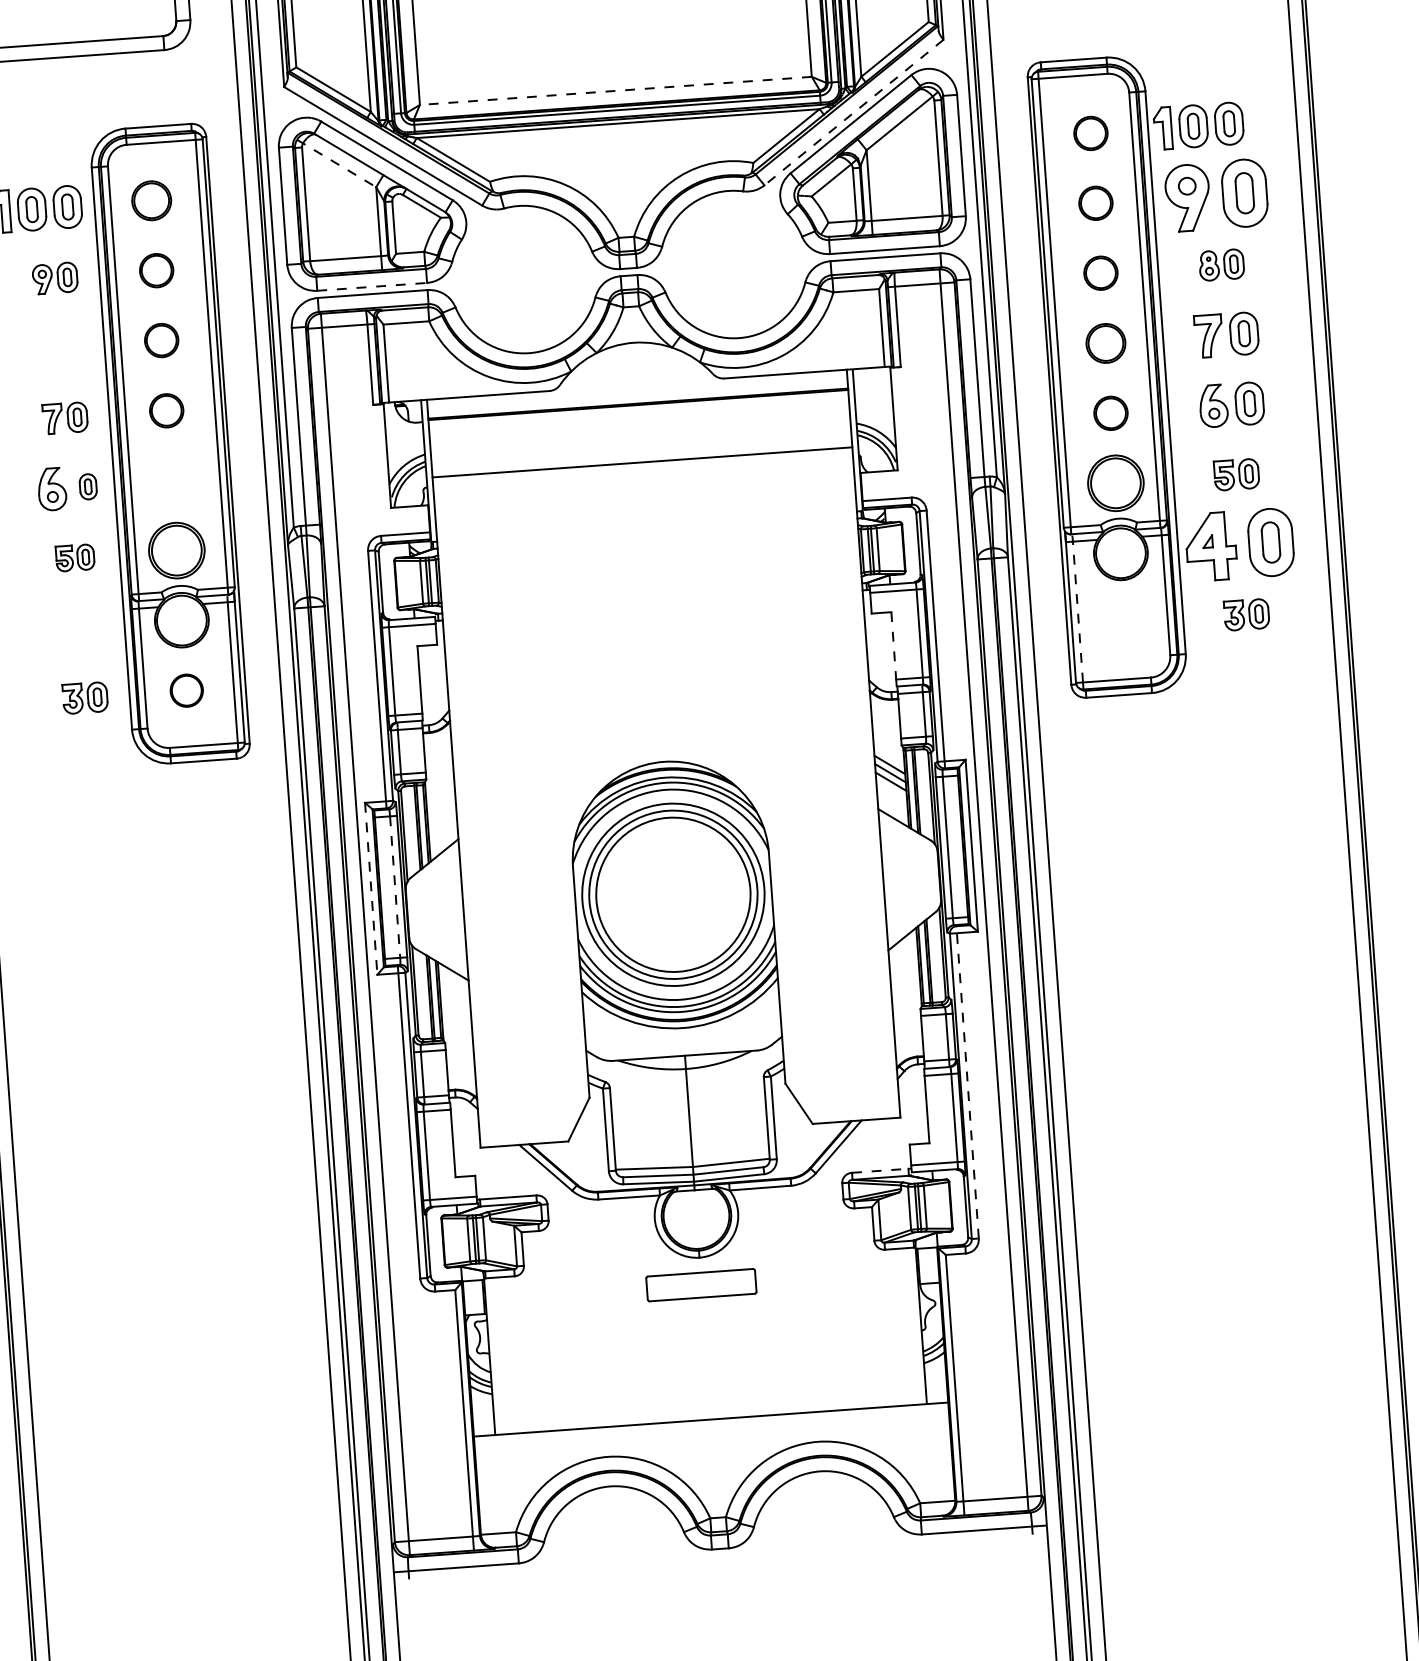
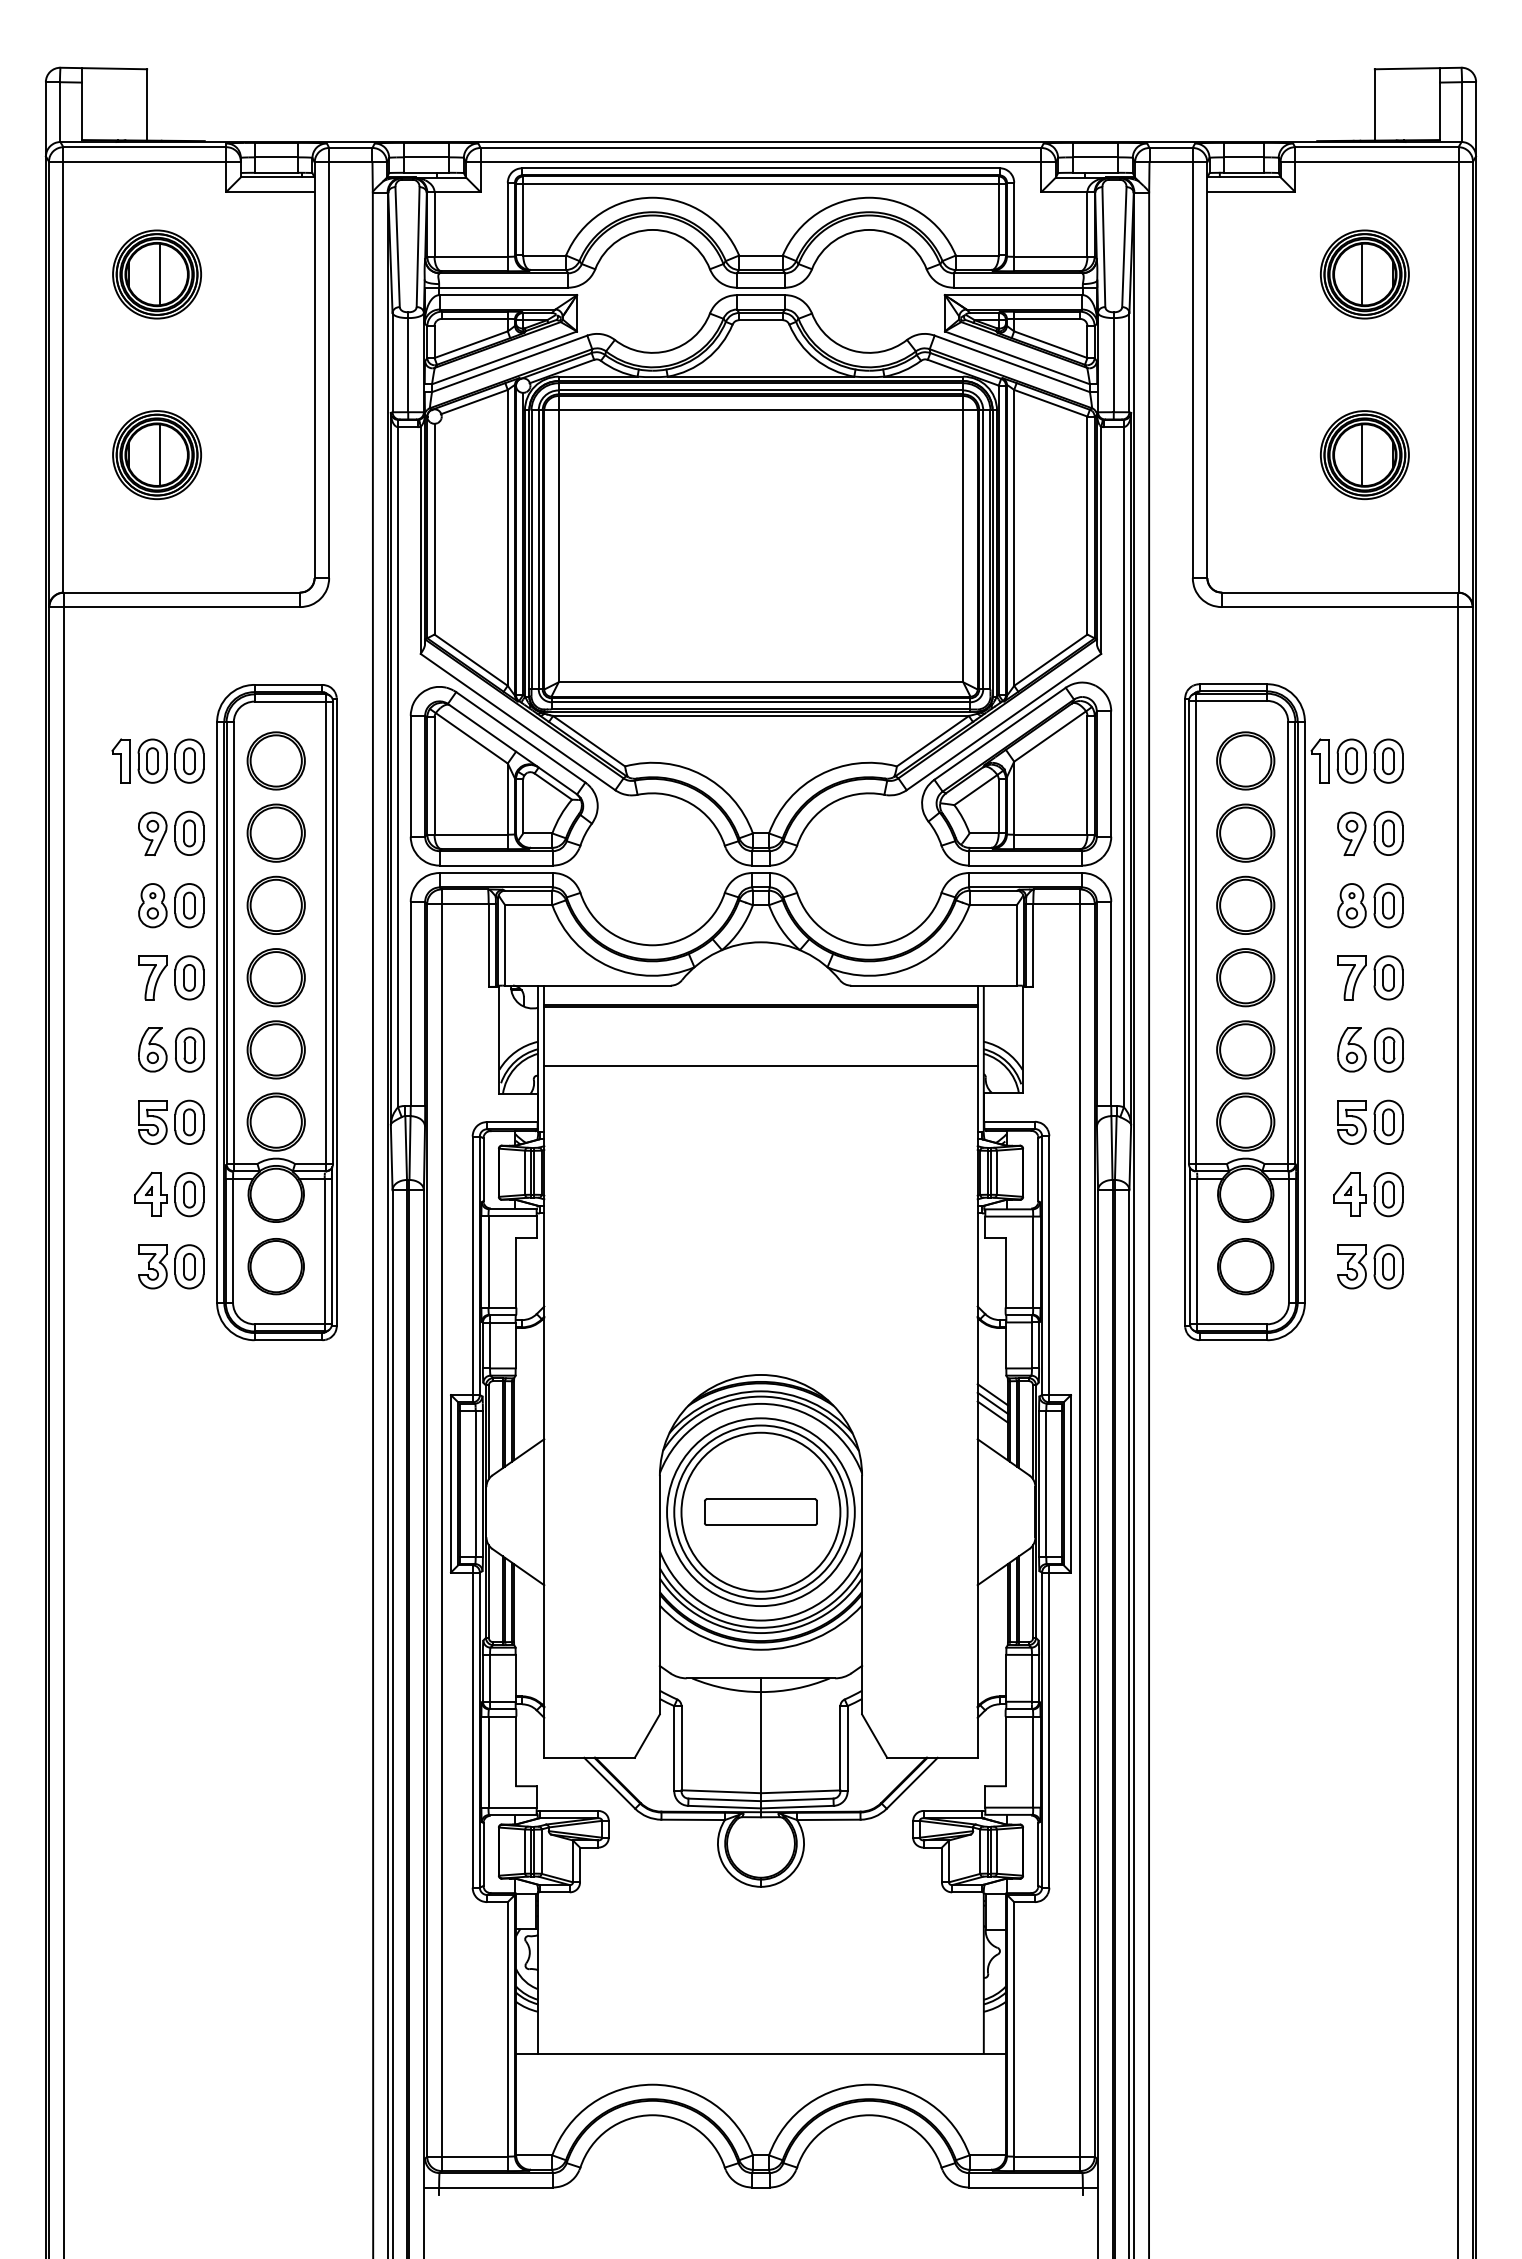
line: (615, 91) -> (760, 682), dashed -> solid
line: (854, 112) -> (1004, 722), dashed -> solid
part: (1090, 133) -> (1245, 760), size x1.67
line: (336, 163) -> (468, 736), dashed -> solid
part: (1216, 194) -> (1370, 832), size x0.62
part: (151, 200) -> (275, 760), size x1.43
part: (1095, 202) -> (1245, 832), size x1.67
part: (1221, 264) -> (1370, 905), size x1.43
part: (156, 270) -> (275, 832), size x1.67
part: (1100, 272) -> (1245, 904), size x1.67
part: (55, 278) -> (171, 833), size x1.43
line: (372, 286) -> (496, 865), dashed -> solid
part: (161, 339) -> (275, 904), size x1.67
part: (1105, 343) -> (1245, 977), size x1.43
part: (60, 348) -> (171, 905), added
part: (166, 410) -> (275, 977), size x1.67
part: (1110, 412) -> (1245, 1049), size x1.67
part: (65, 417) -> (171, 977), size x1.43
part: (1236, 474) -> (1370, 1121), size x1.43
part: (171, 480) -> (275, 1049), added
part: (87, 486) -> (189, 1049), size x1.67
part: (1239, 544) -> (1368, 1194), size x0.62
part: (75, 557) -> (171, 1121), size x1.67
line: (1078, 611) -> (1197, 1251), dashed -> solid
part: (1246, 614) -> (1370, 1266), size x1.43
part: (1125, 623) -> (1245, 1266), added
part: (78, 628) -> (169, 1194), added
line: (893, 645) -> (1005, 1272), dashed -> solid
part: (186, 690) -> (275, 1266), size x1.67
part: (85, 697) -> (171, 1266), size x1.43
line: (395, 887) -> (475, 1484), dashed -> solid
line: (371, 888) -> (451, 1483), dashed -> solid
line: (967, 1082) -> (1049, 1726), dashed -> solid
line: (880, 1170) -> (953, 1810), dashed -> solid
part: (700, 1284) -> (760, 1511), moved

